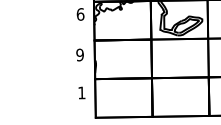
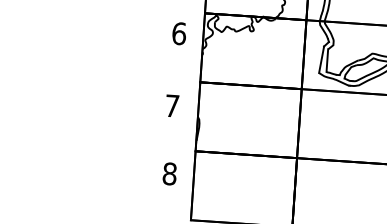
text: (79, 54) -> (171, 104), 9 -> 7
text: (81, 92) -> (169, 173), 1 -> 8

